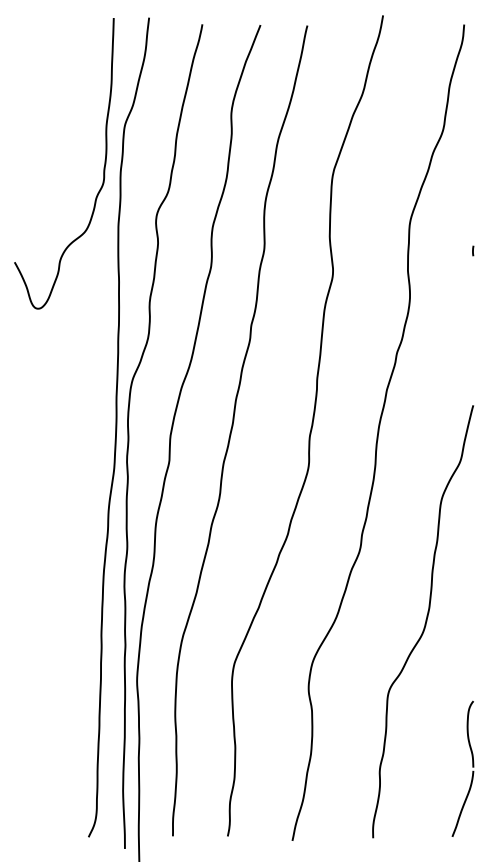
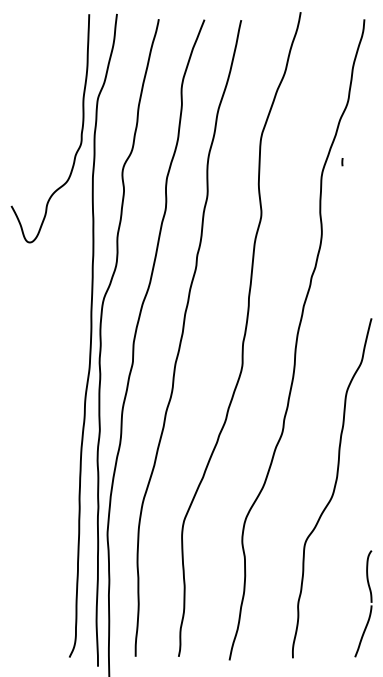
curve: (473, 251) -> (342, 162), moved

